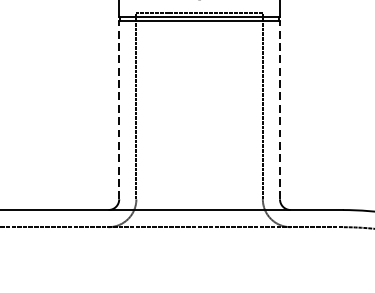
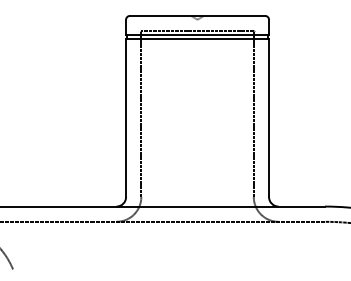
line: (119, 109) -> (126, 117), dashed -> solid
line: (280, 109) -> (269, 117), dashed -> solid

